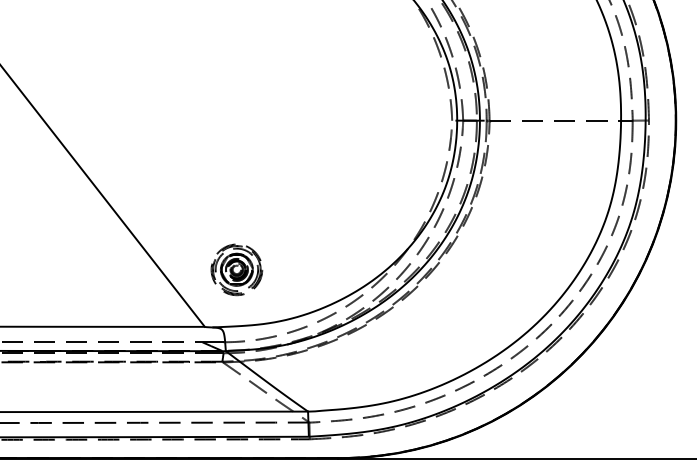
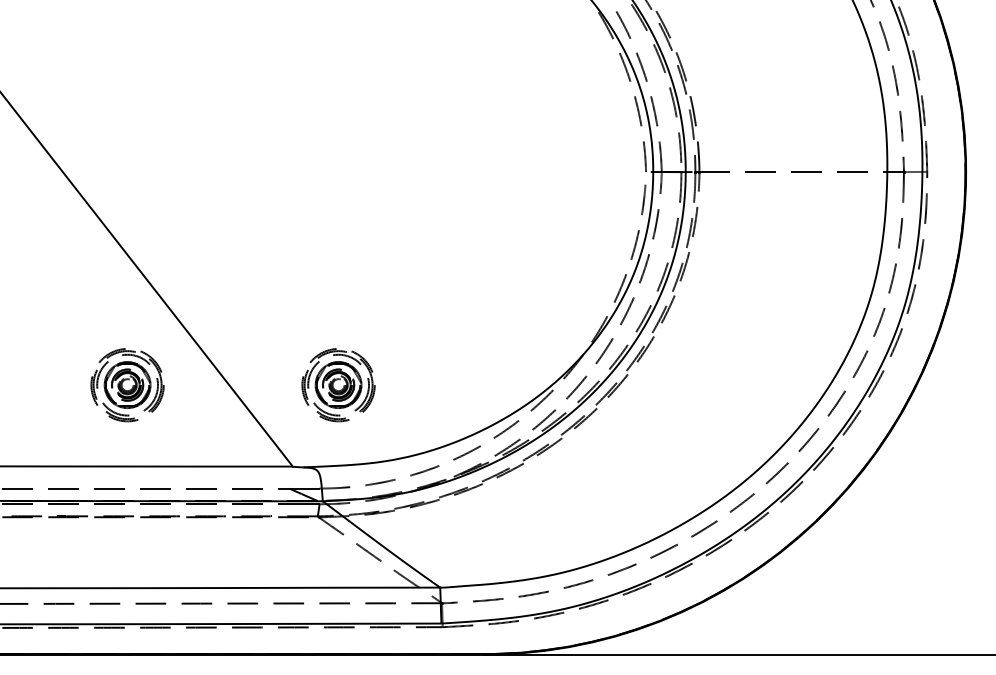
part: (89, 270) -> (127, 385), added

